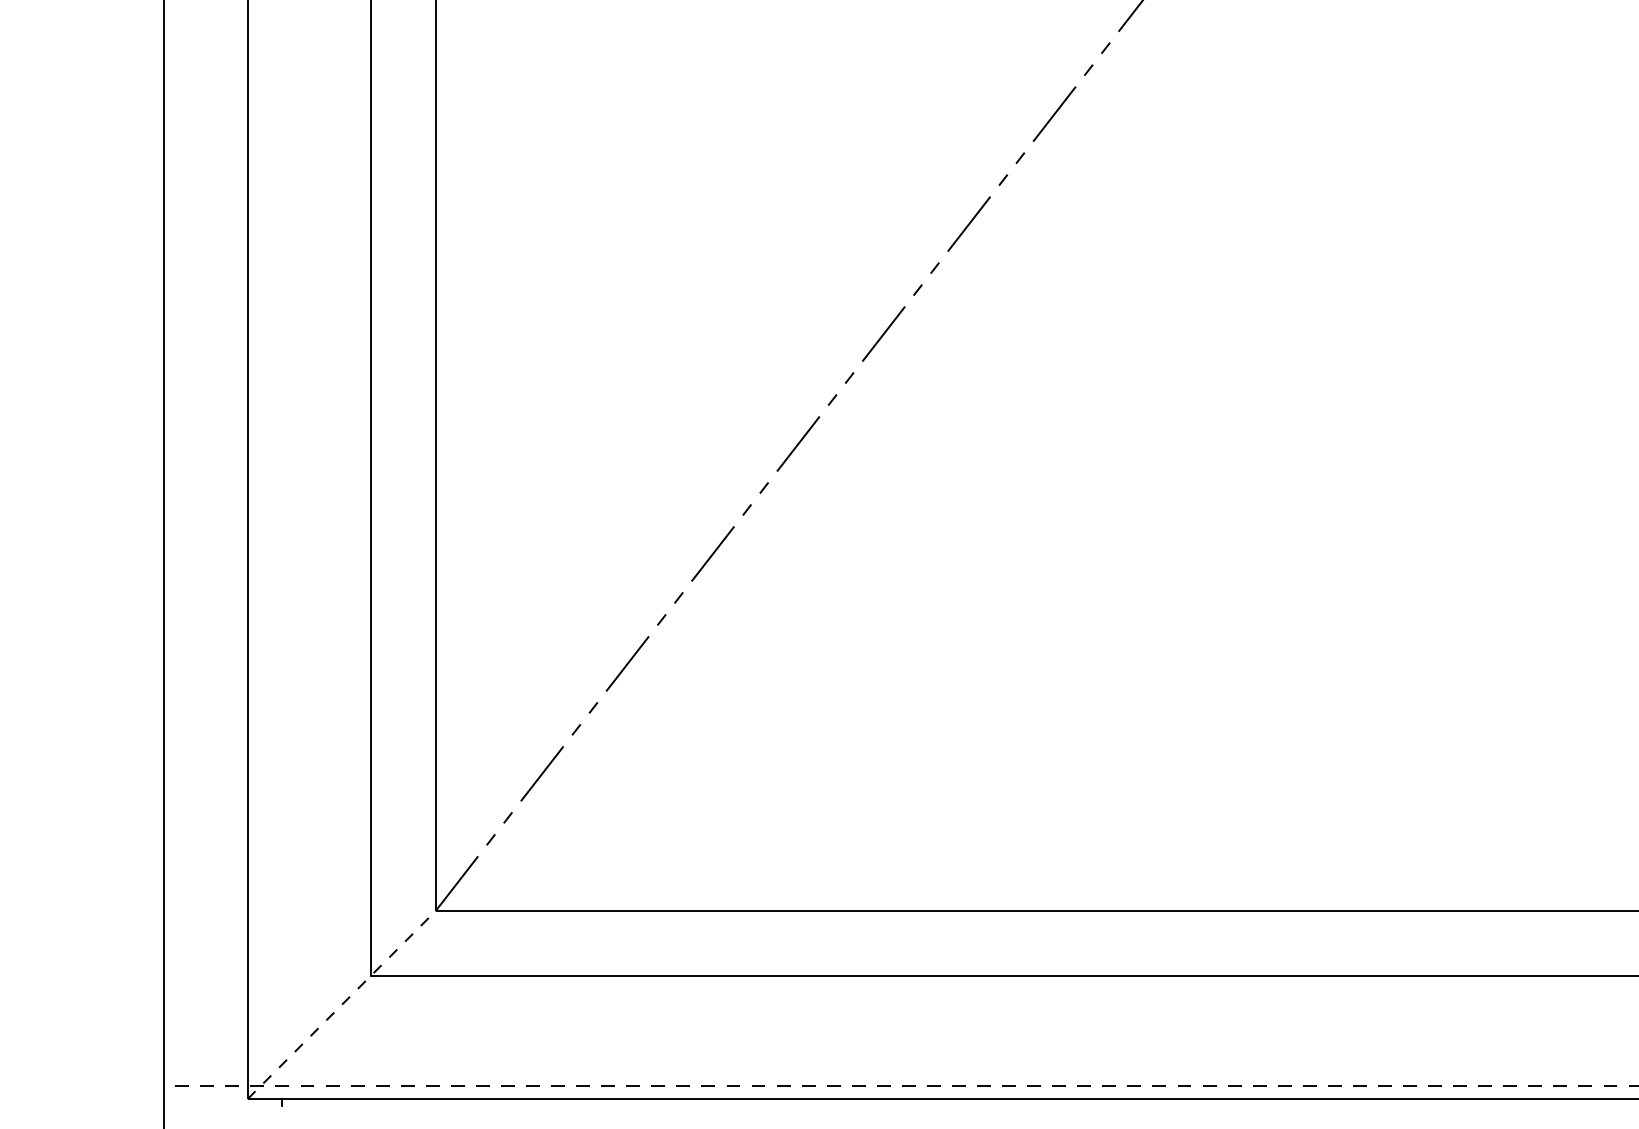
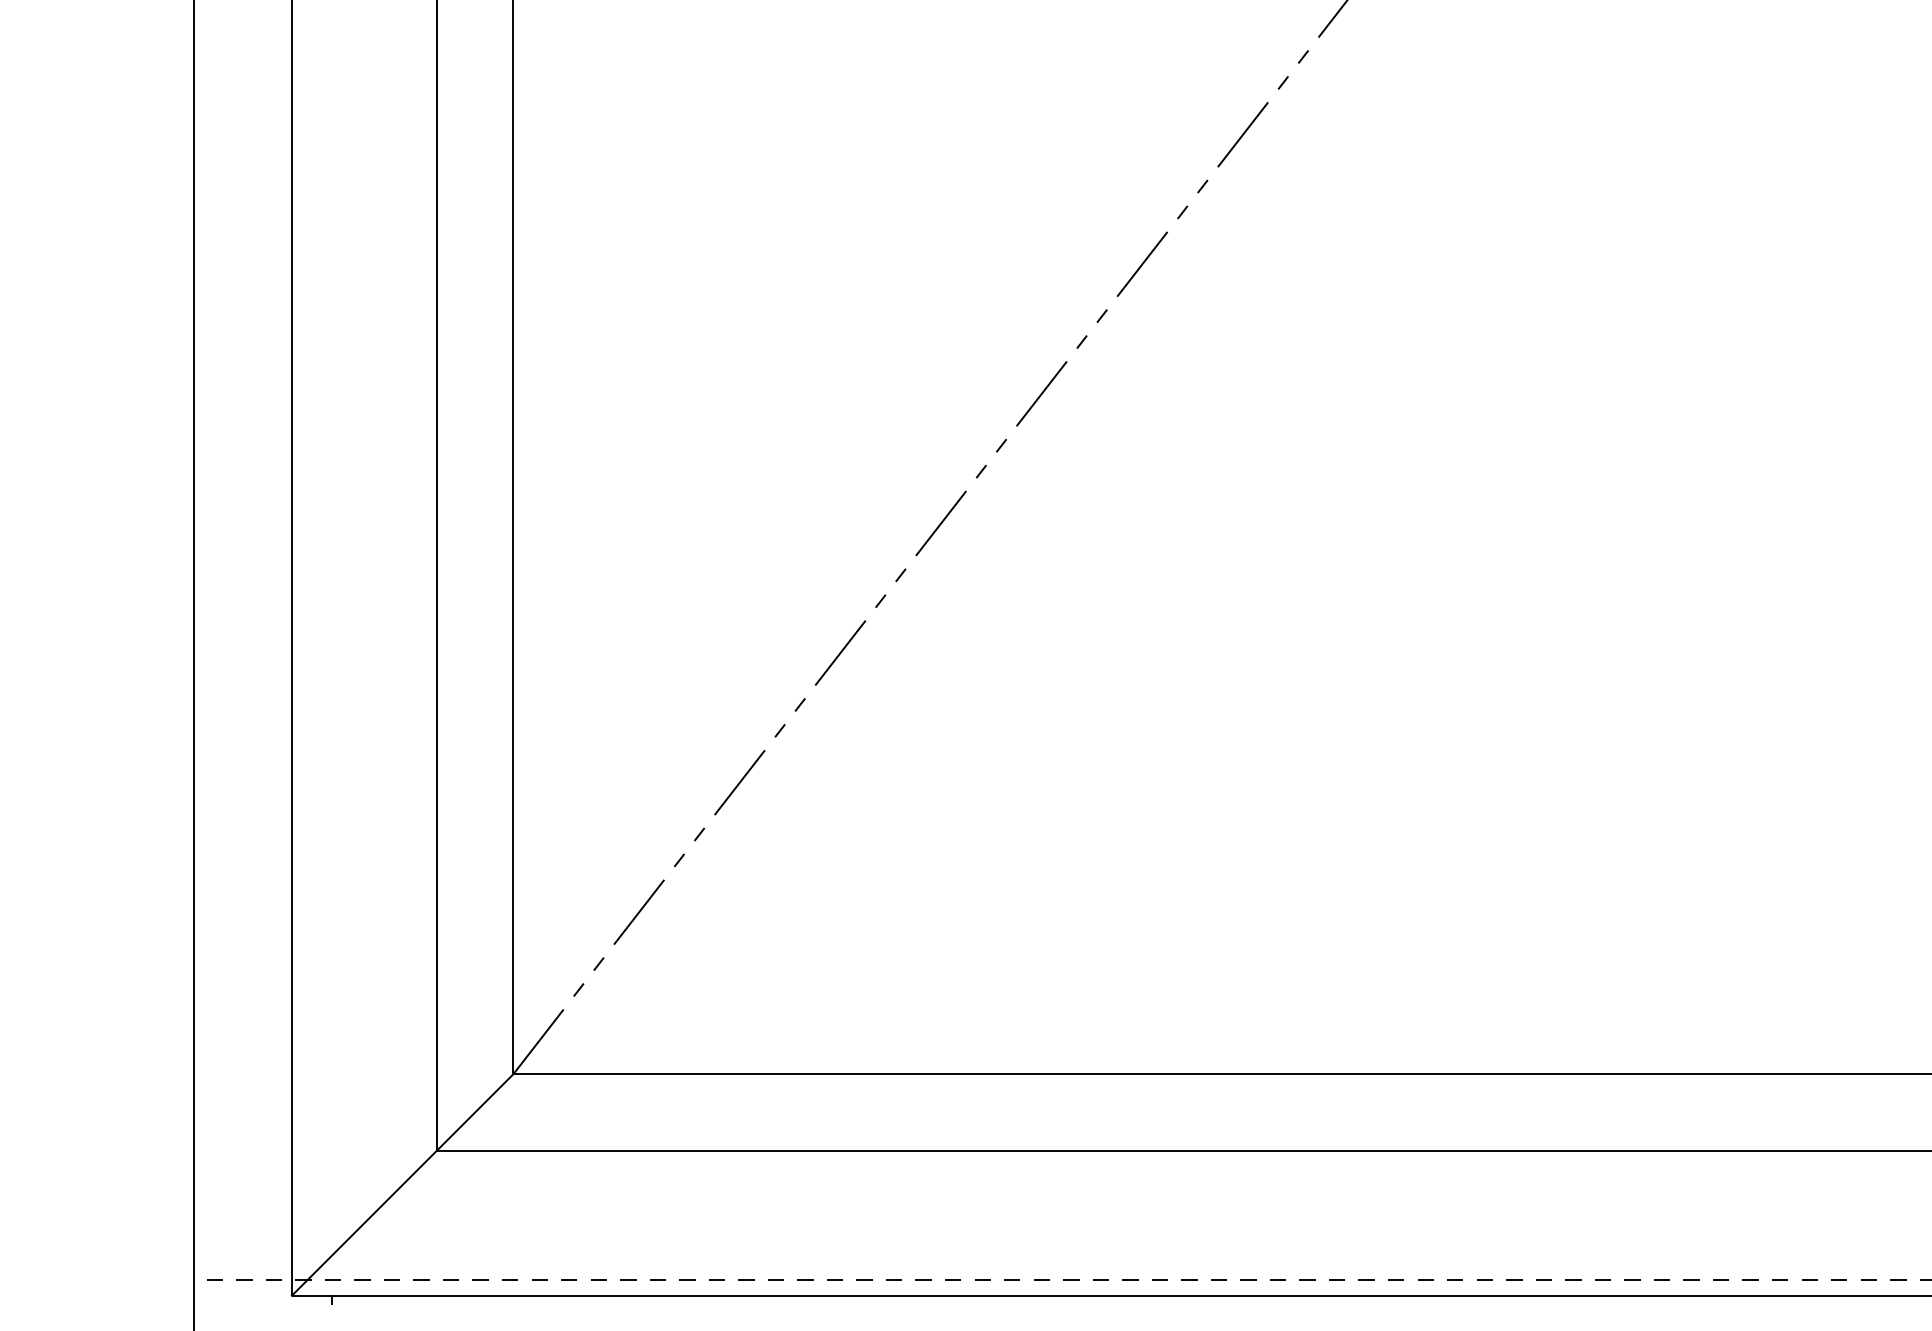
line: (341, 1004) -> (402, 1184), dashed -> solid

